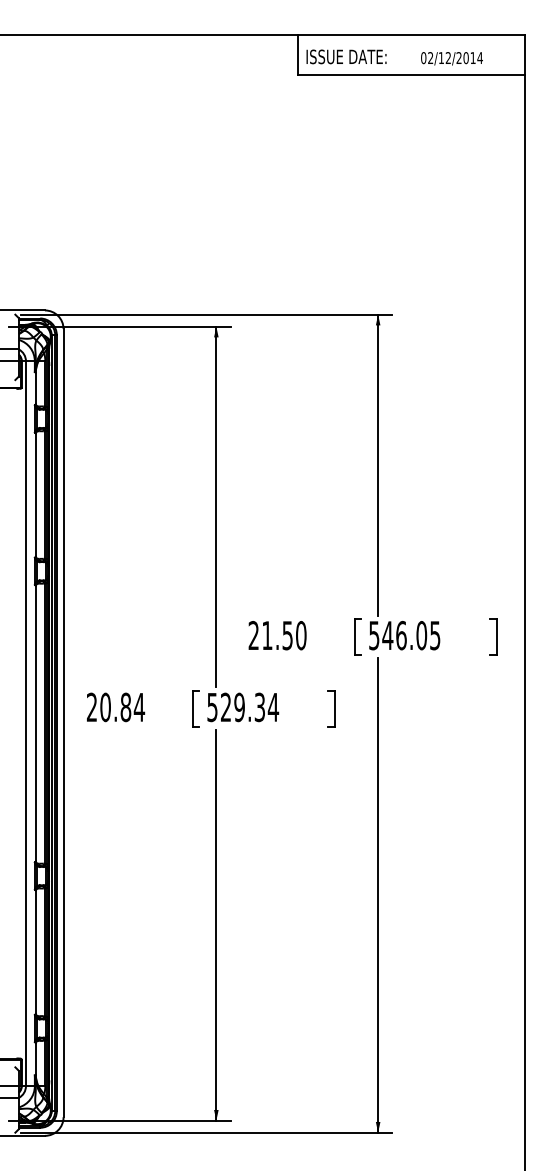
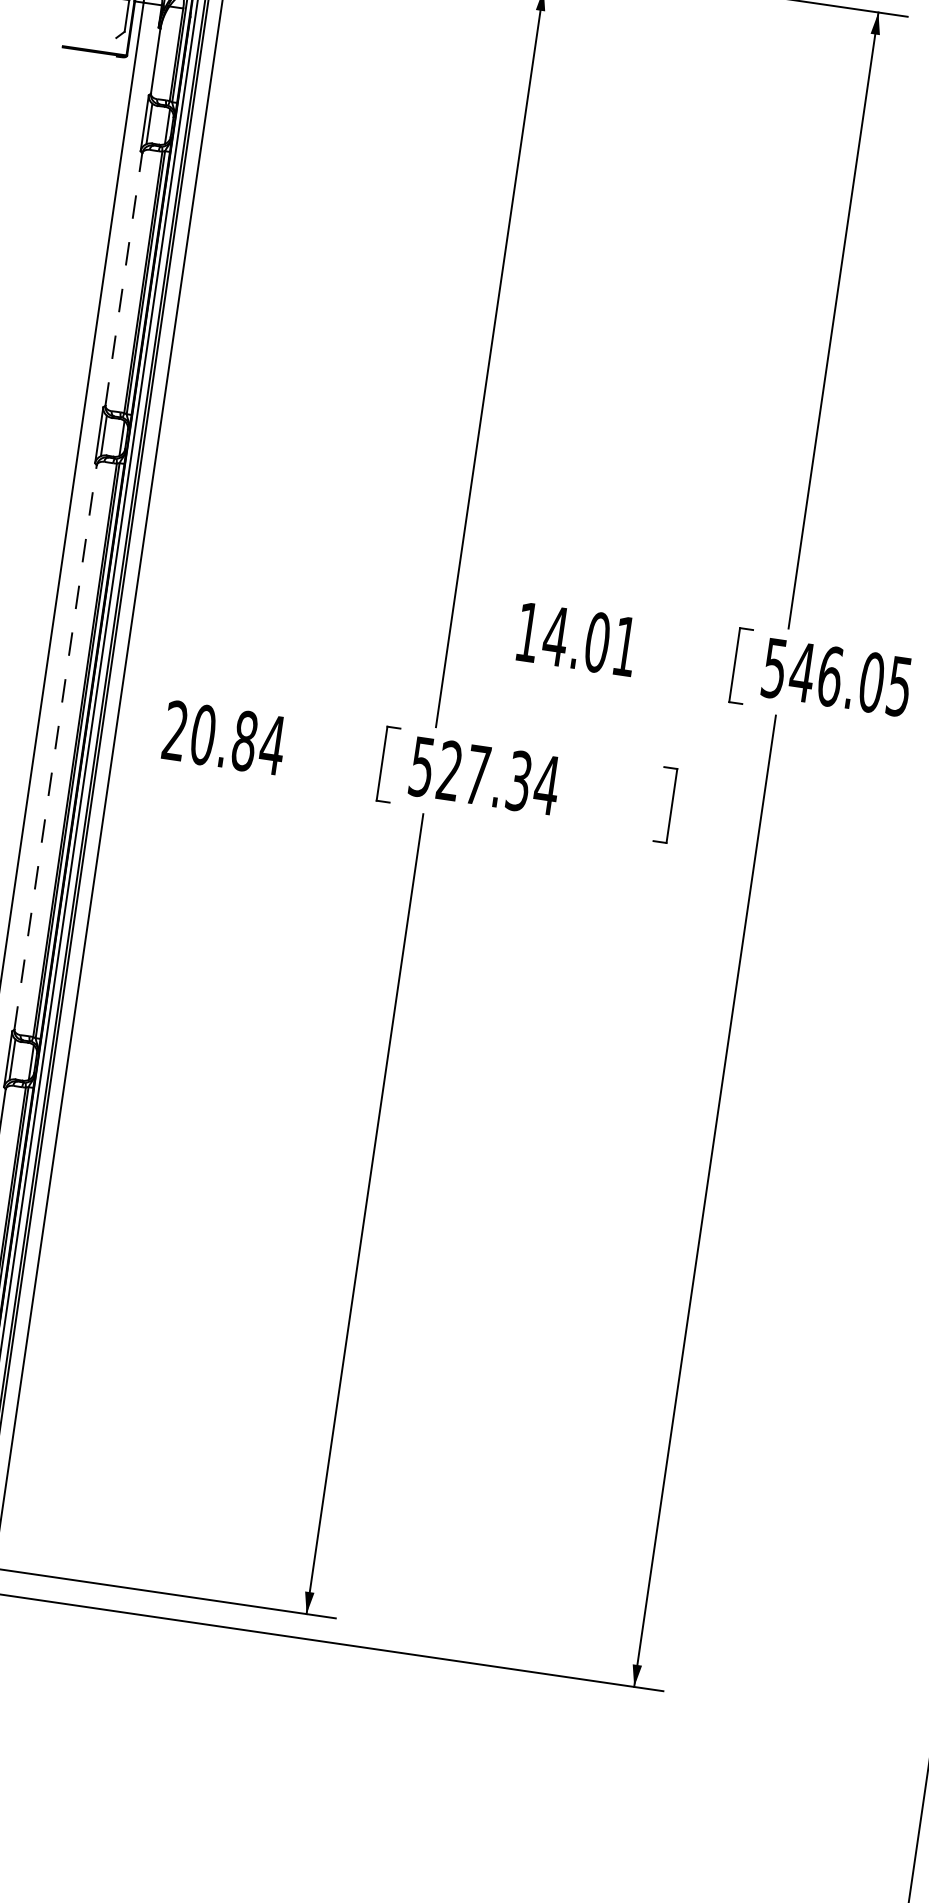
line: (35, 495) -> (123, 280), solid -> dashed
text: (277, 635) -> (576, 639), 21.50 -> 14.01
text: (239, 707) -> (477, 775), 529.34 -> 527.34
line: (35, 723) -> (54, 747), solid -> dashed

